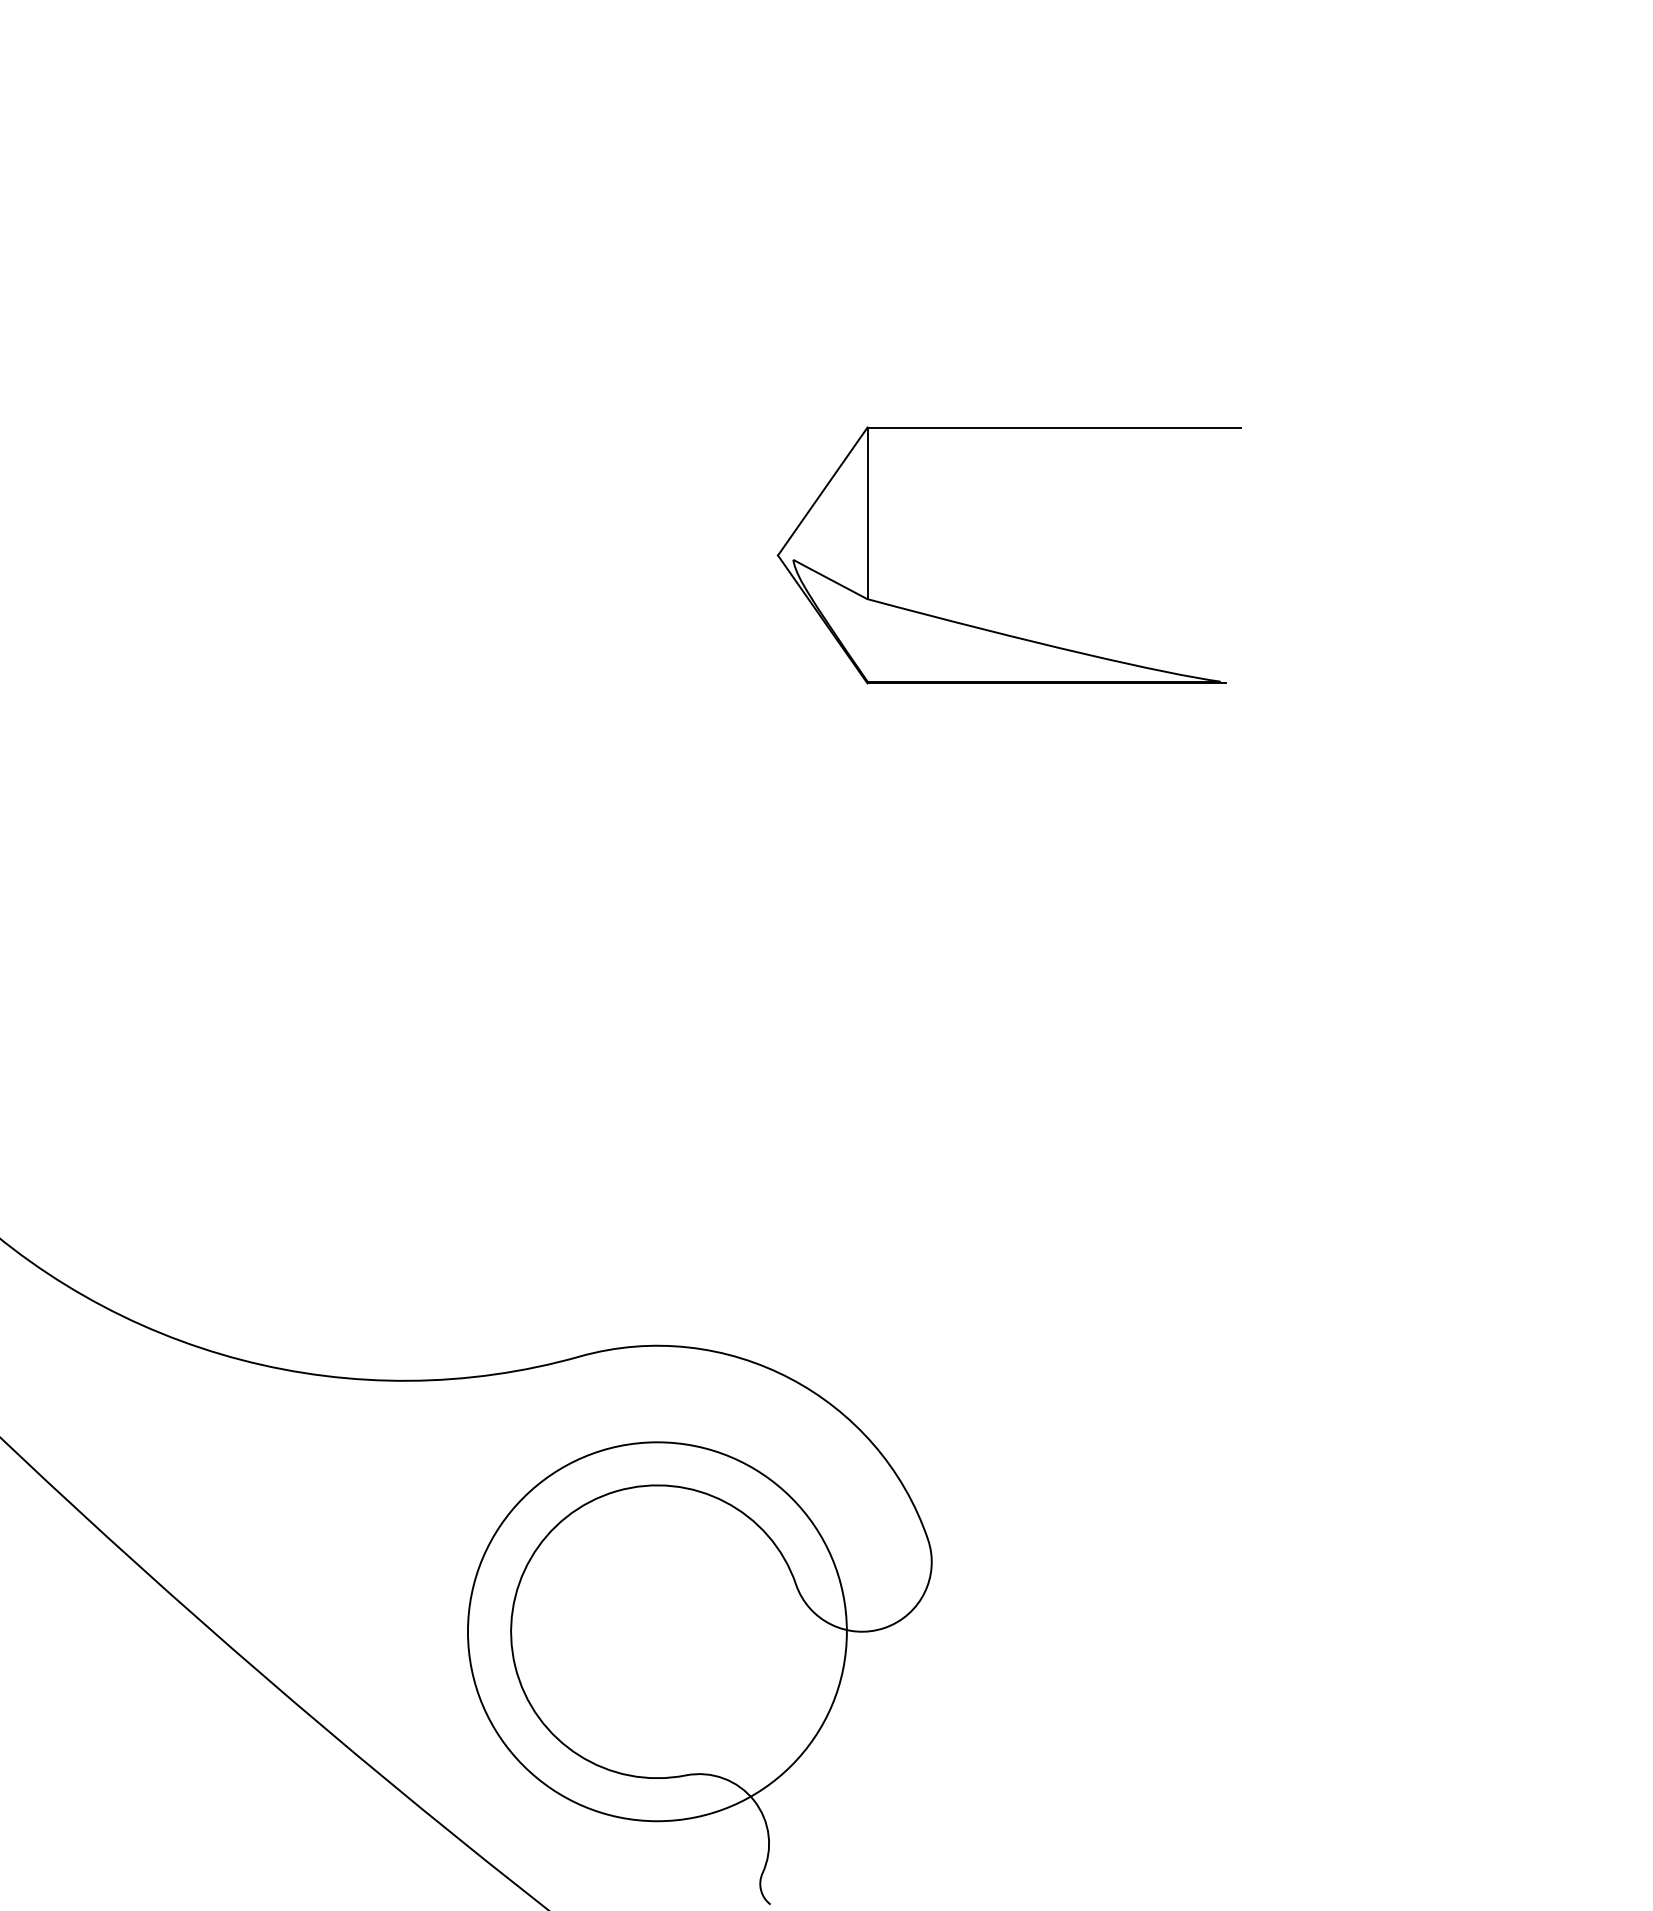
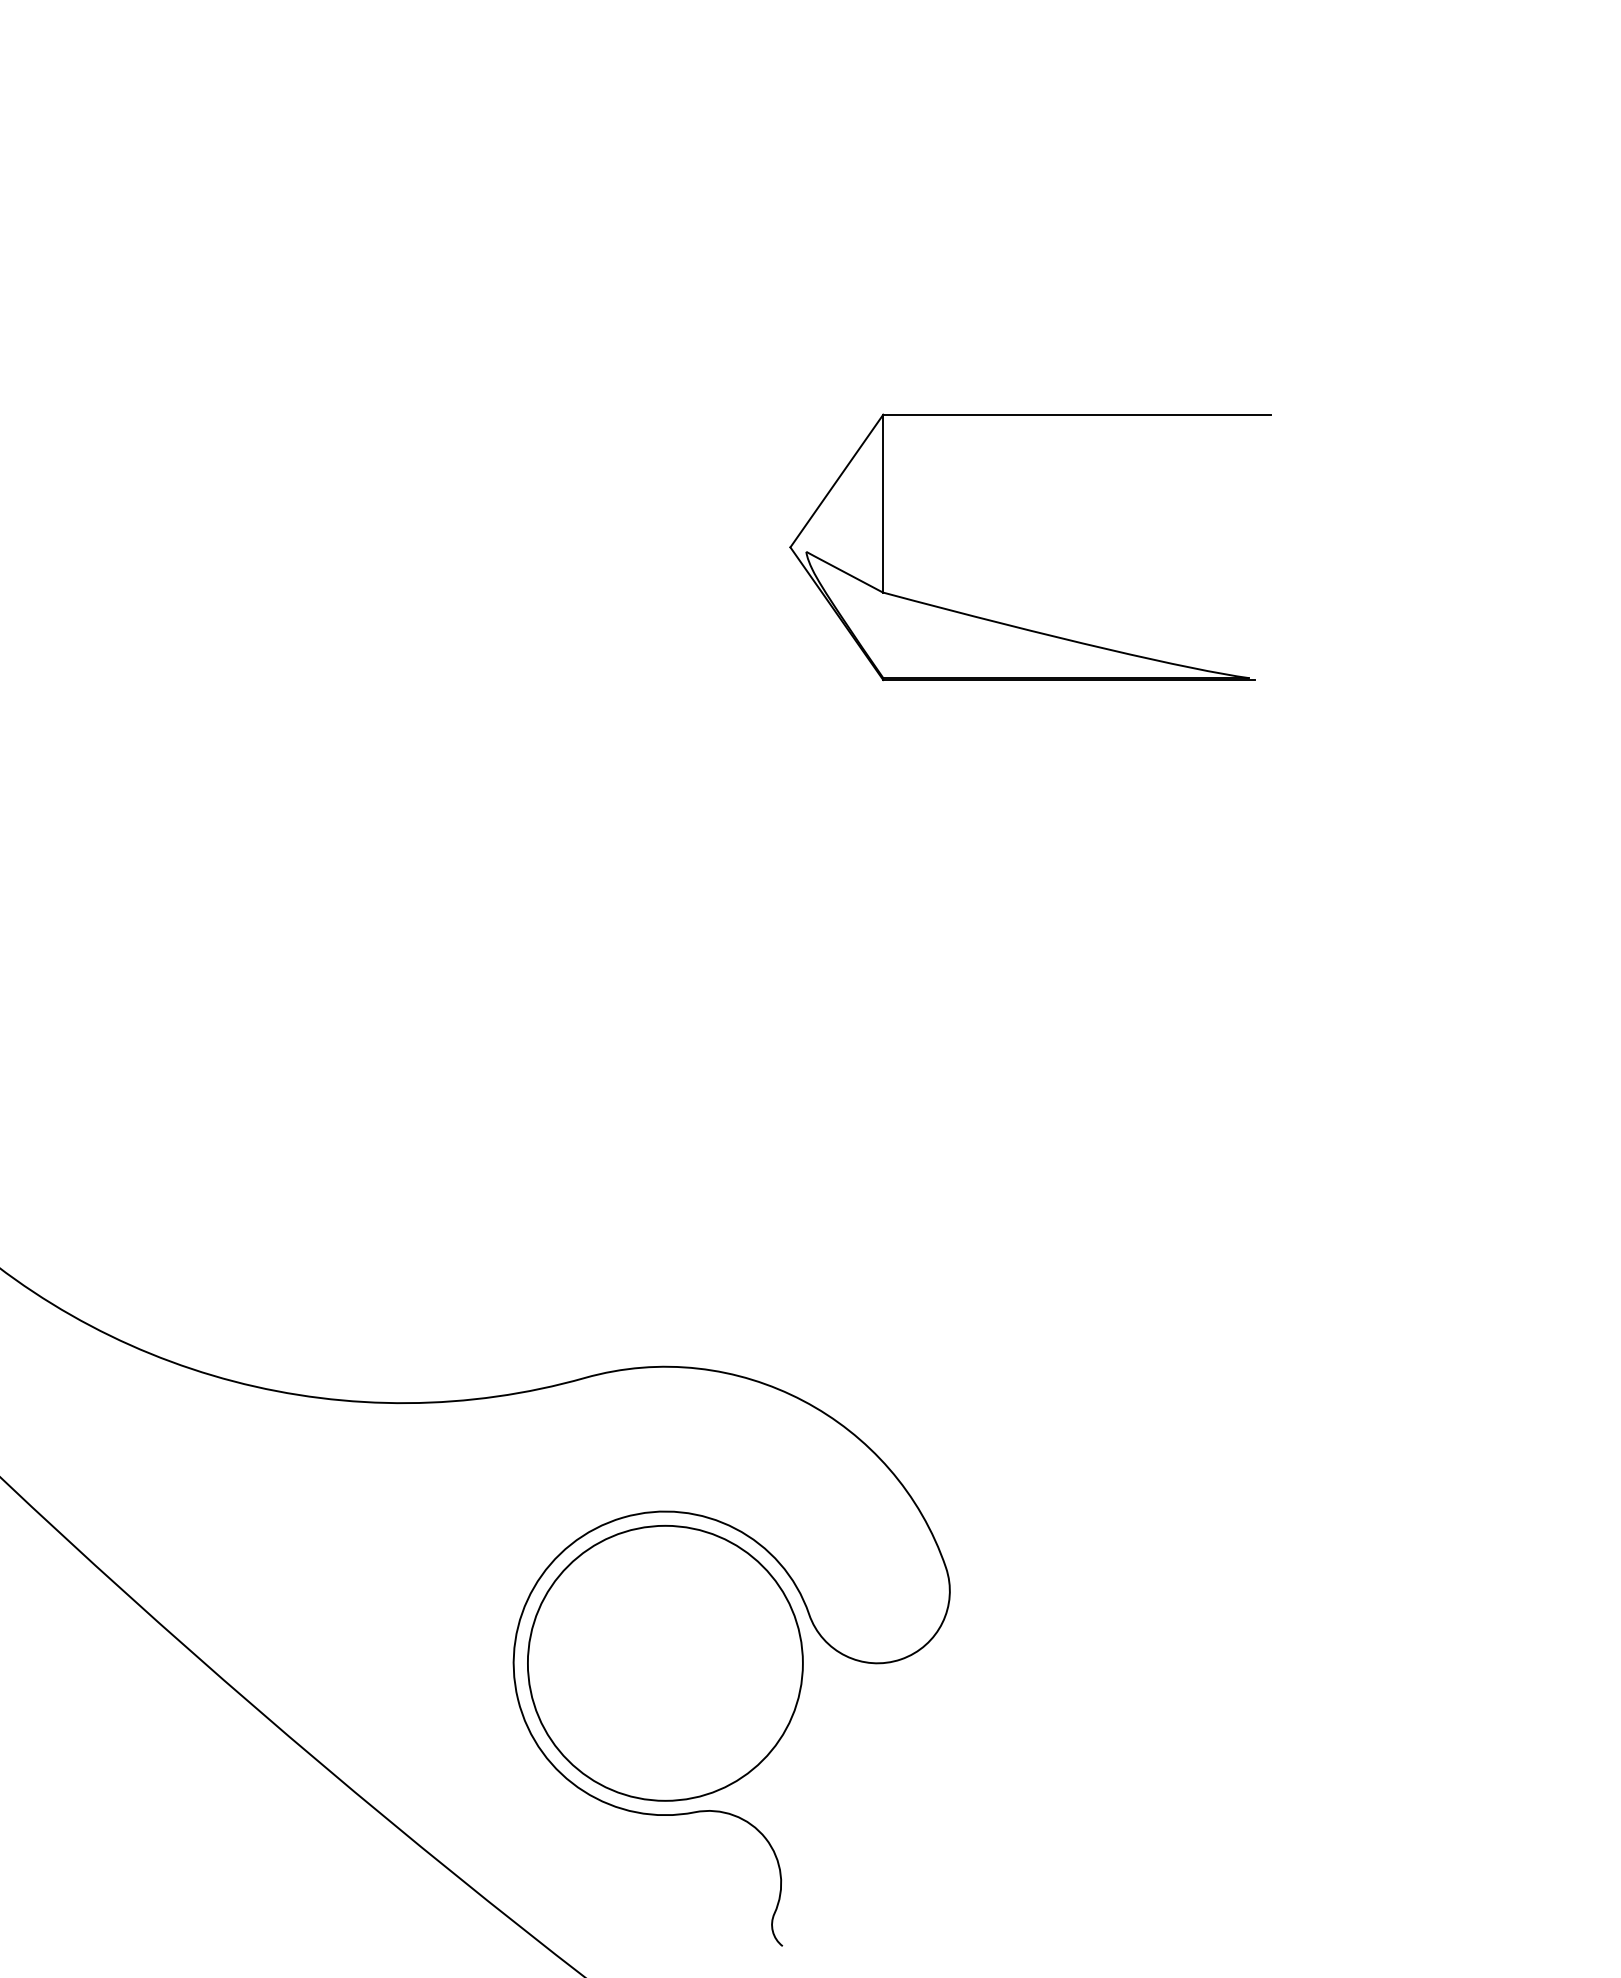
circle: (656, 1631) -> (664, 1663), size x0.7

